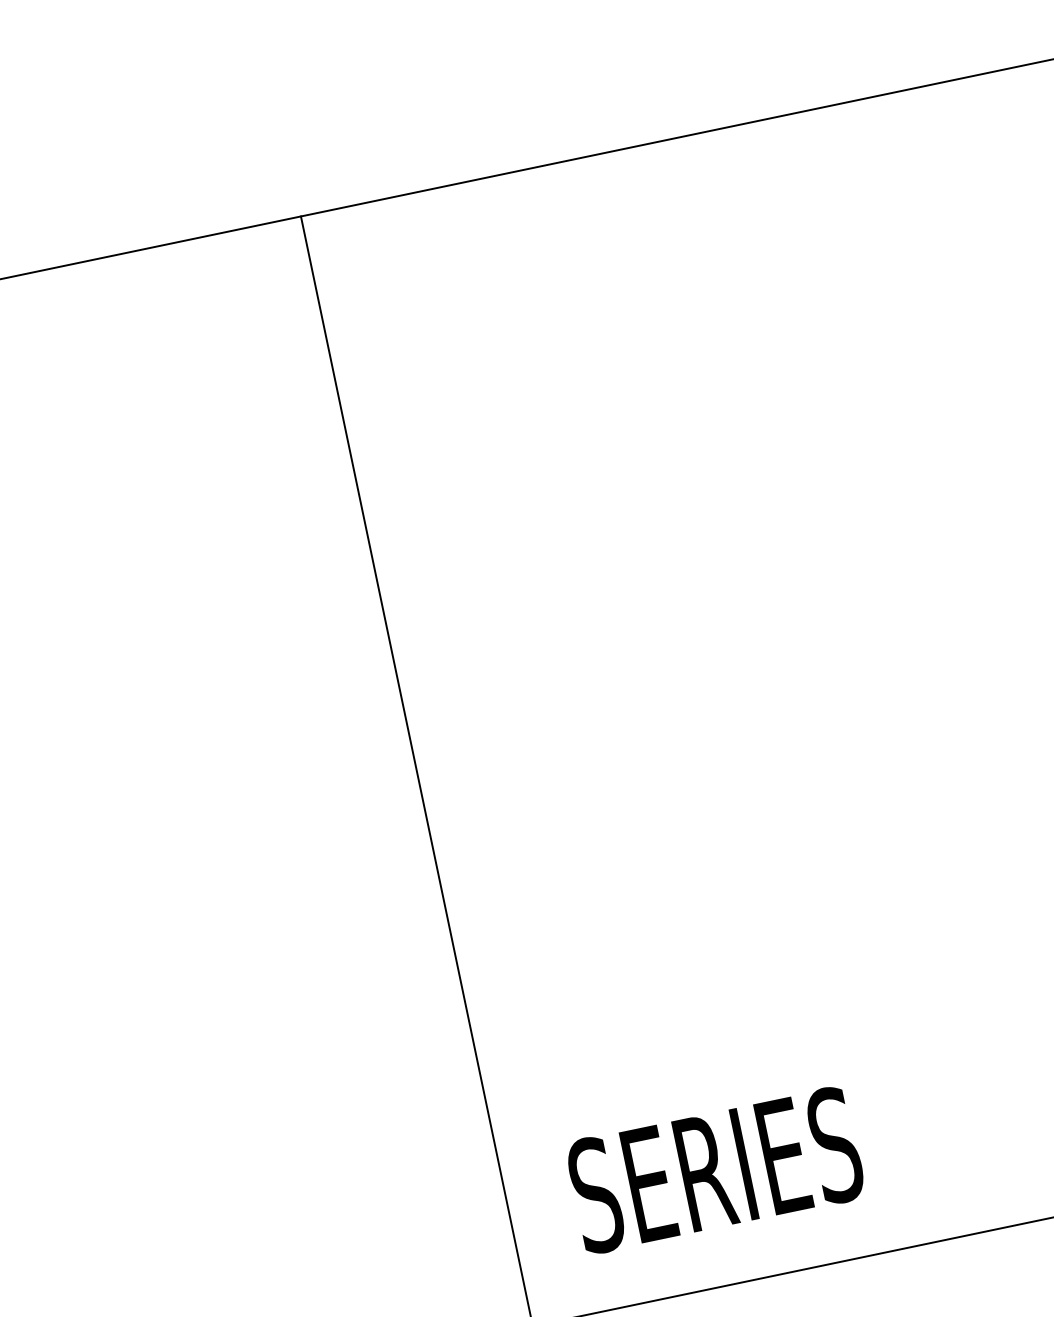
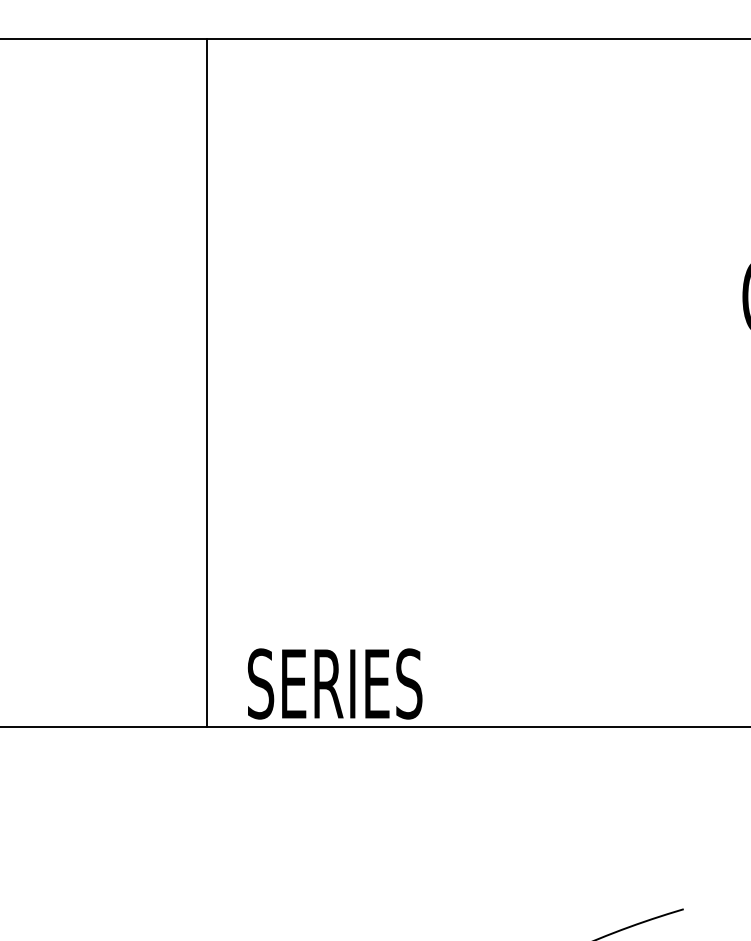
text: (716, 1169) -> (335, 683), moved

